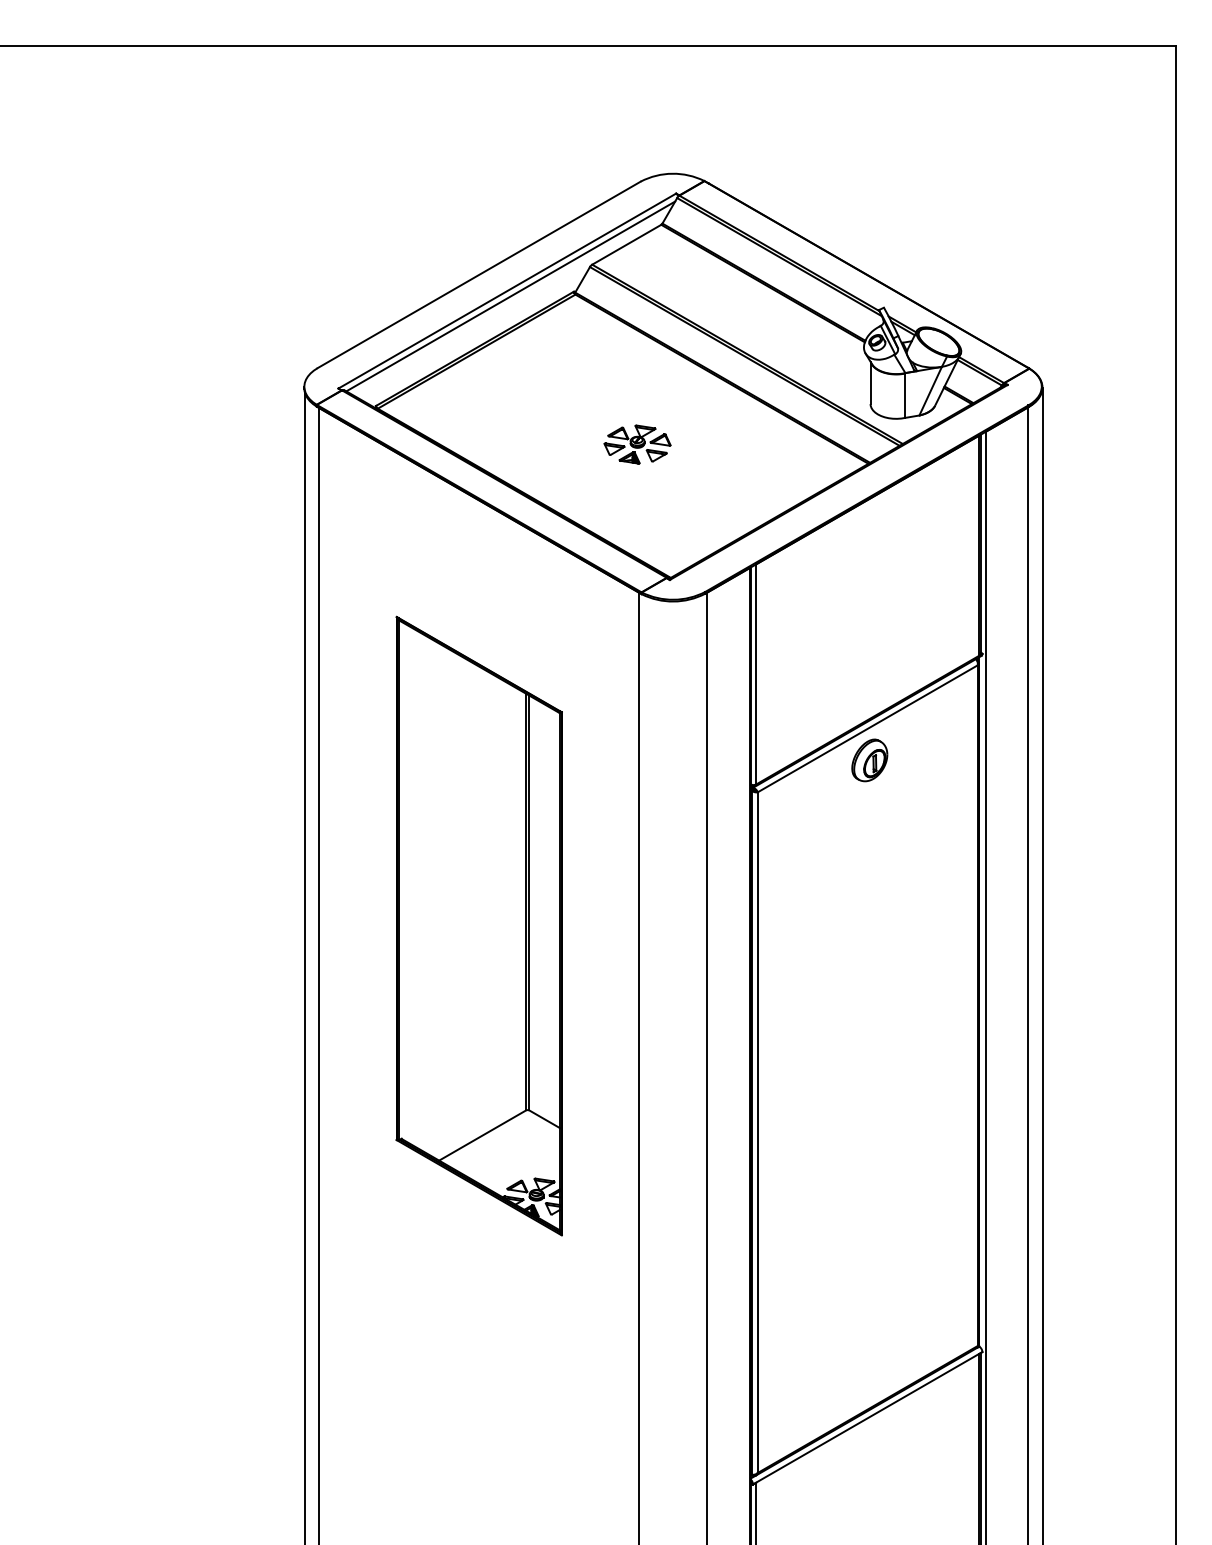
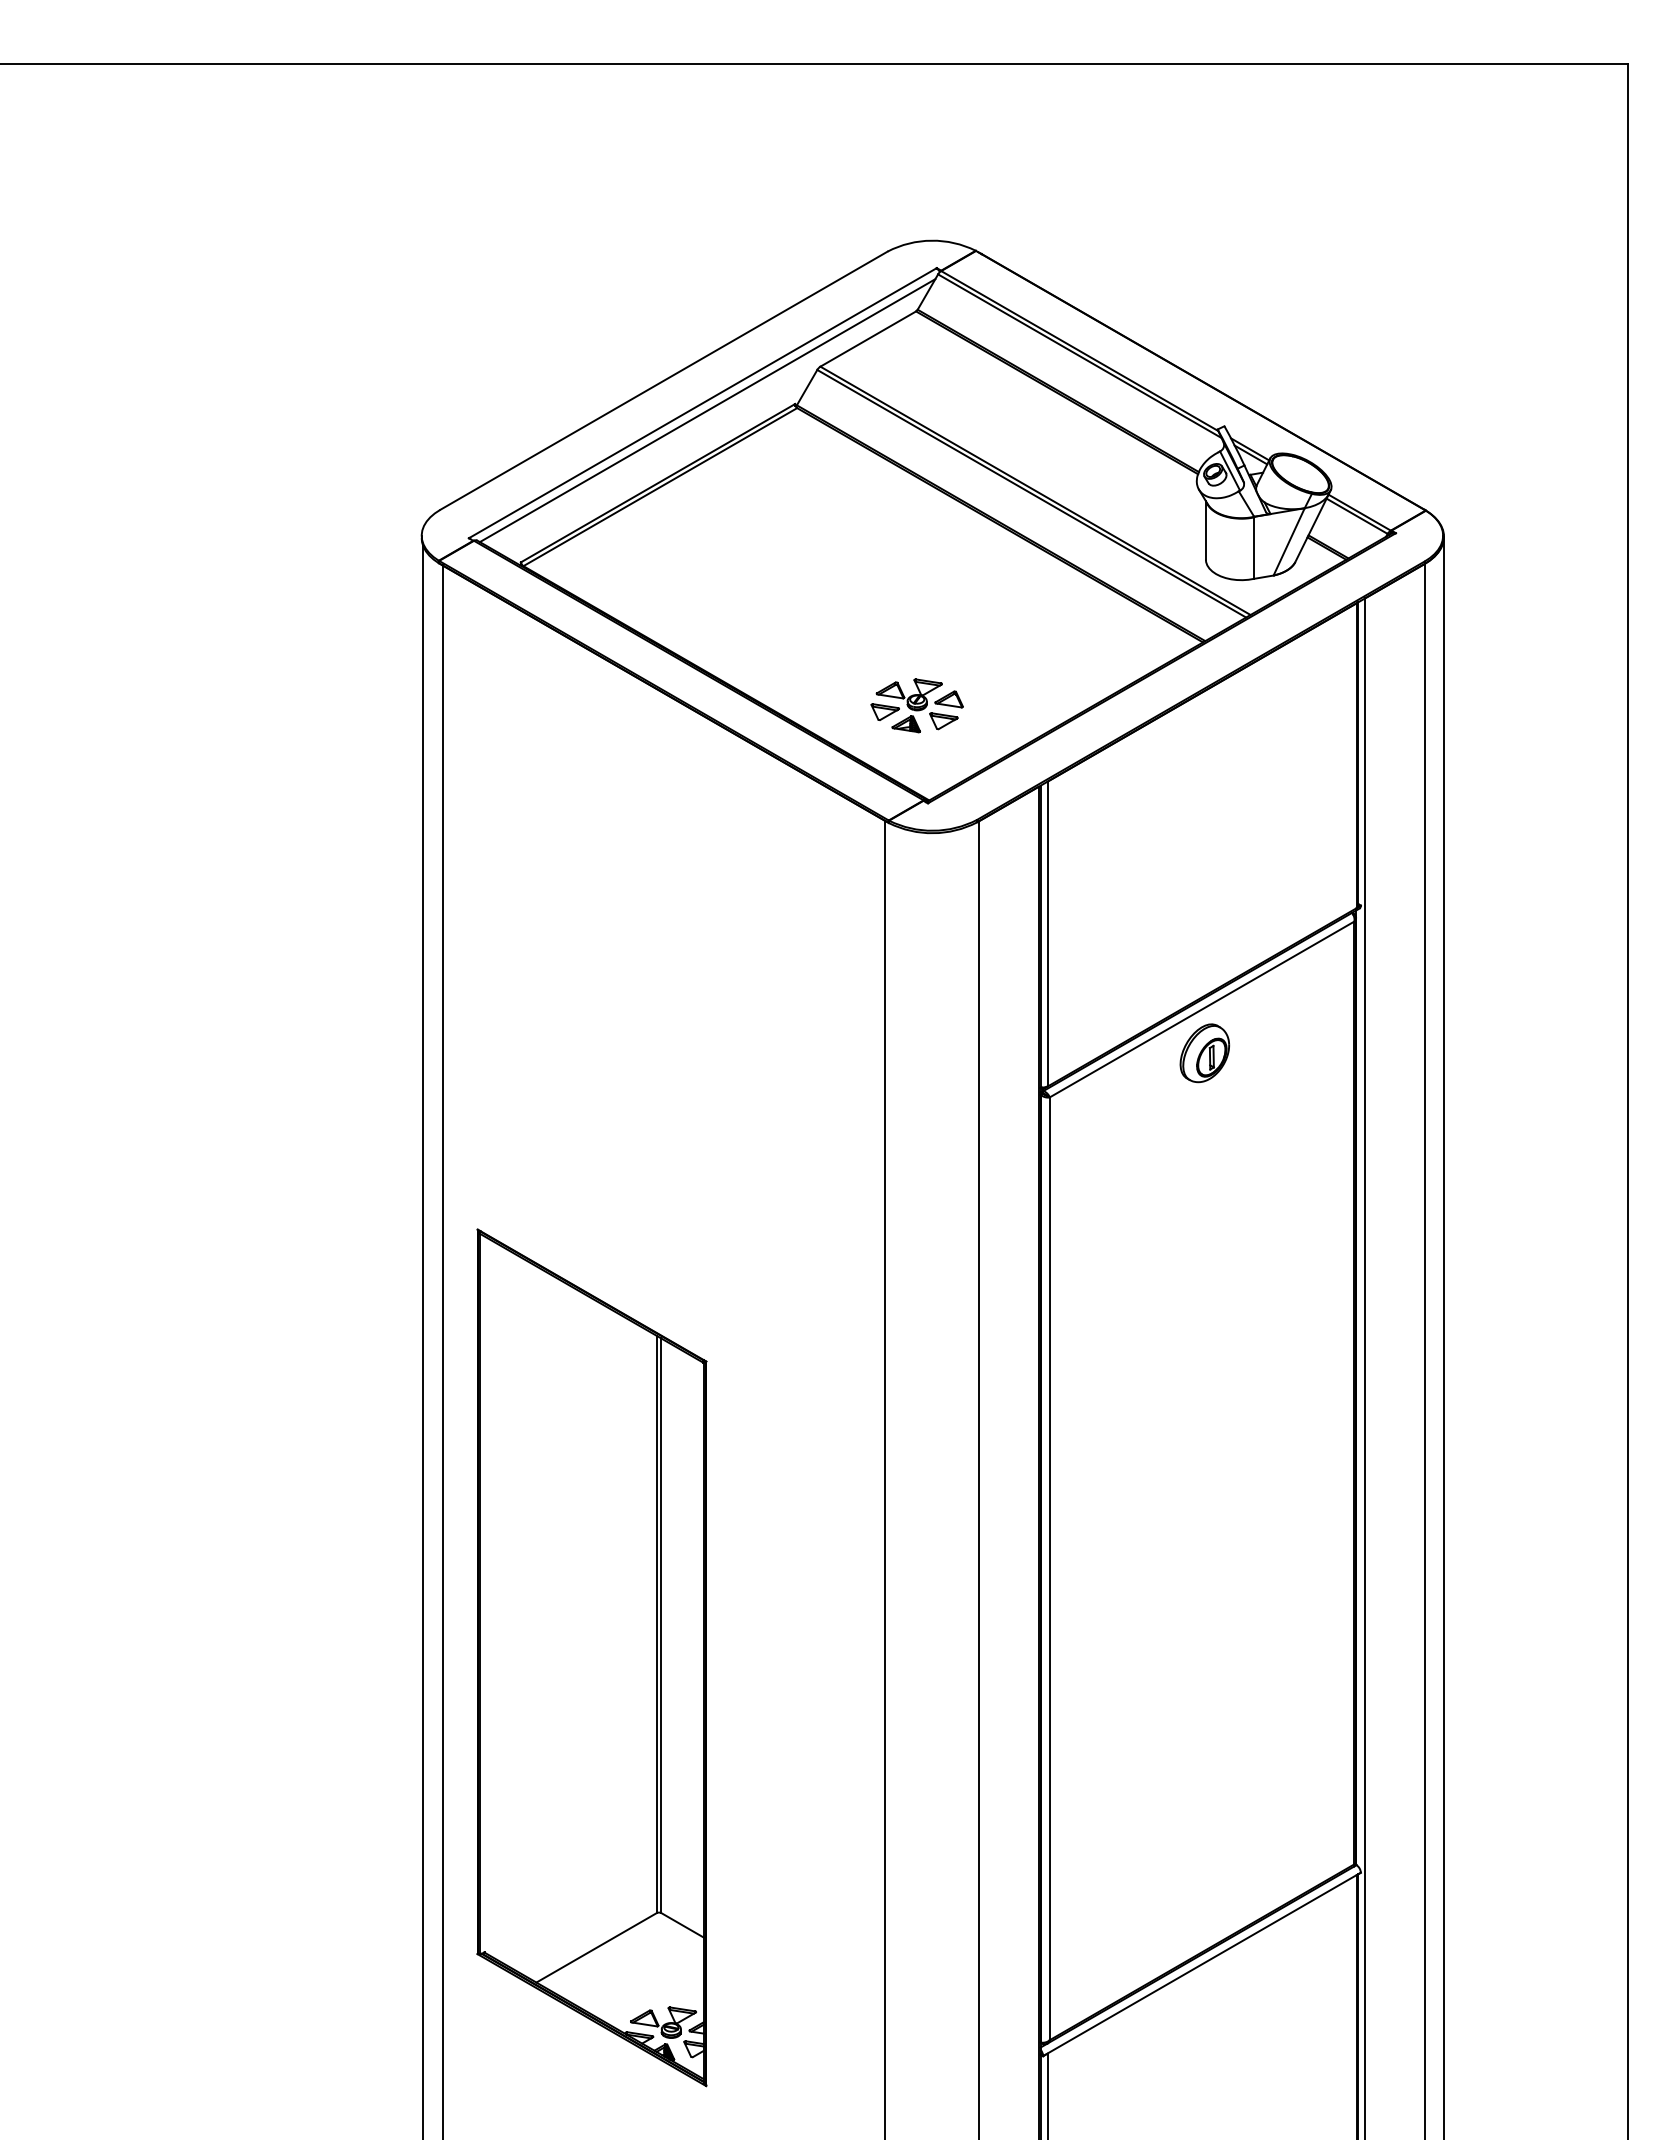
part: (637, 444) -> (916, 705), moved
part: (478, 925) -> (591, 1657), moved

